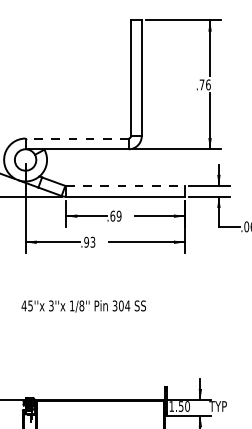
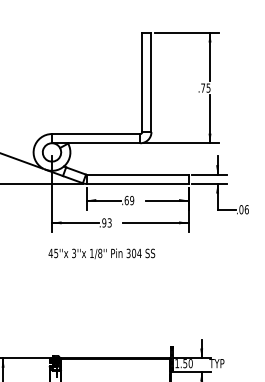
text: (208, 84) -> (208, 87), .76 -> .75
line: (76, 139) -> (95, 134), dashed -> solid
line: (125, 185) -> (137, 174), dashed -> solid
text: (83, 306) -> (101, 253), moved

